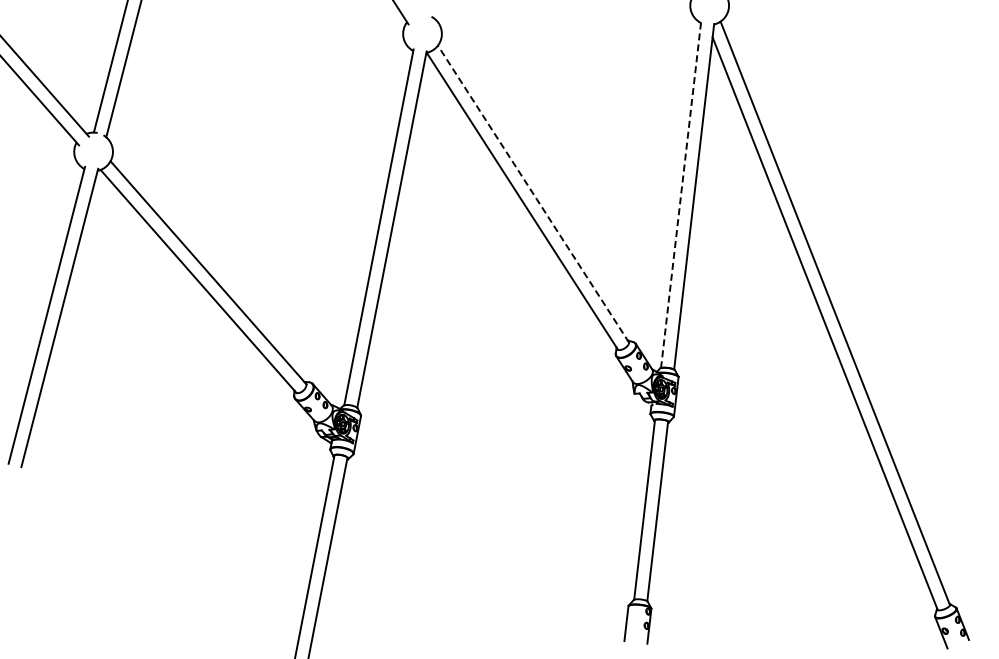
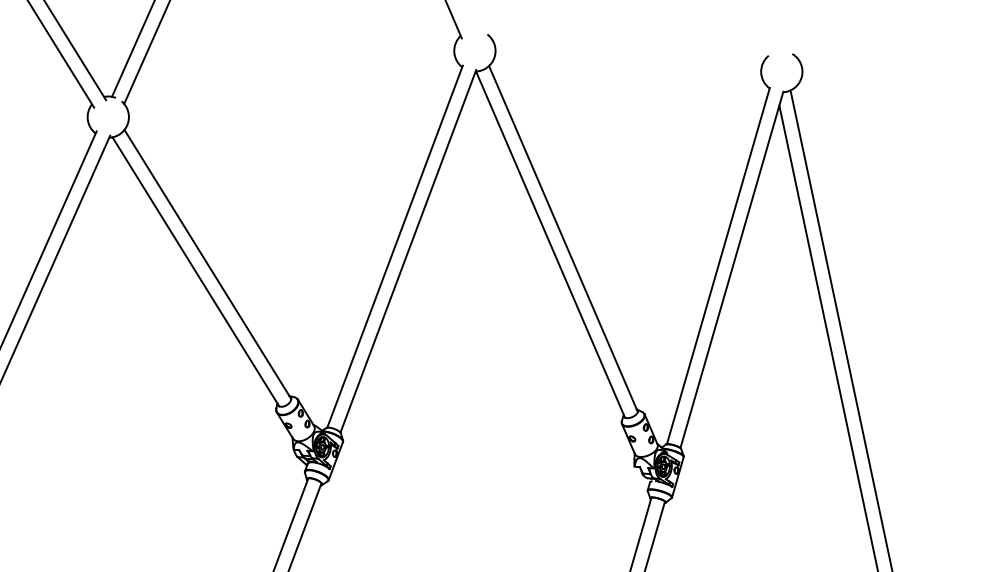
line: (533, 194) -> (563, 239), dashed -> solid
line: (681, 195) -> (718, 266), dashed -> solid

